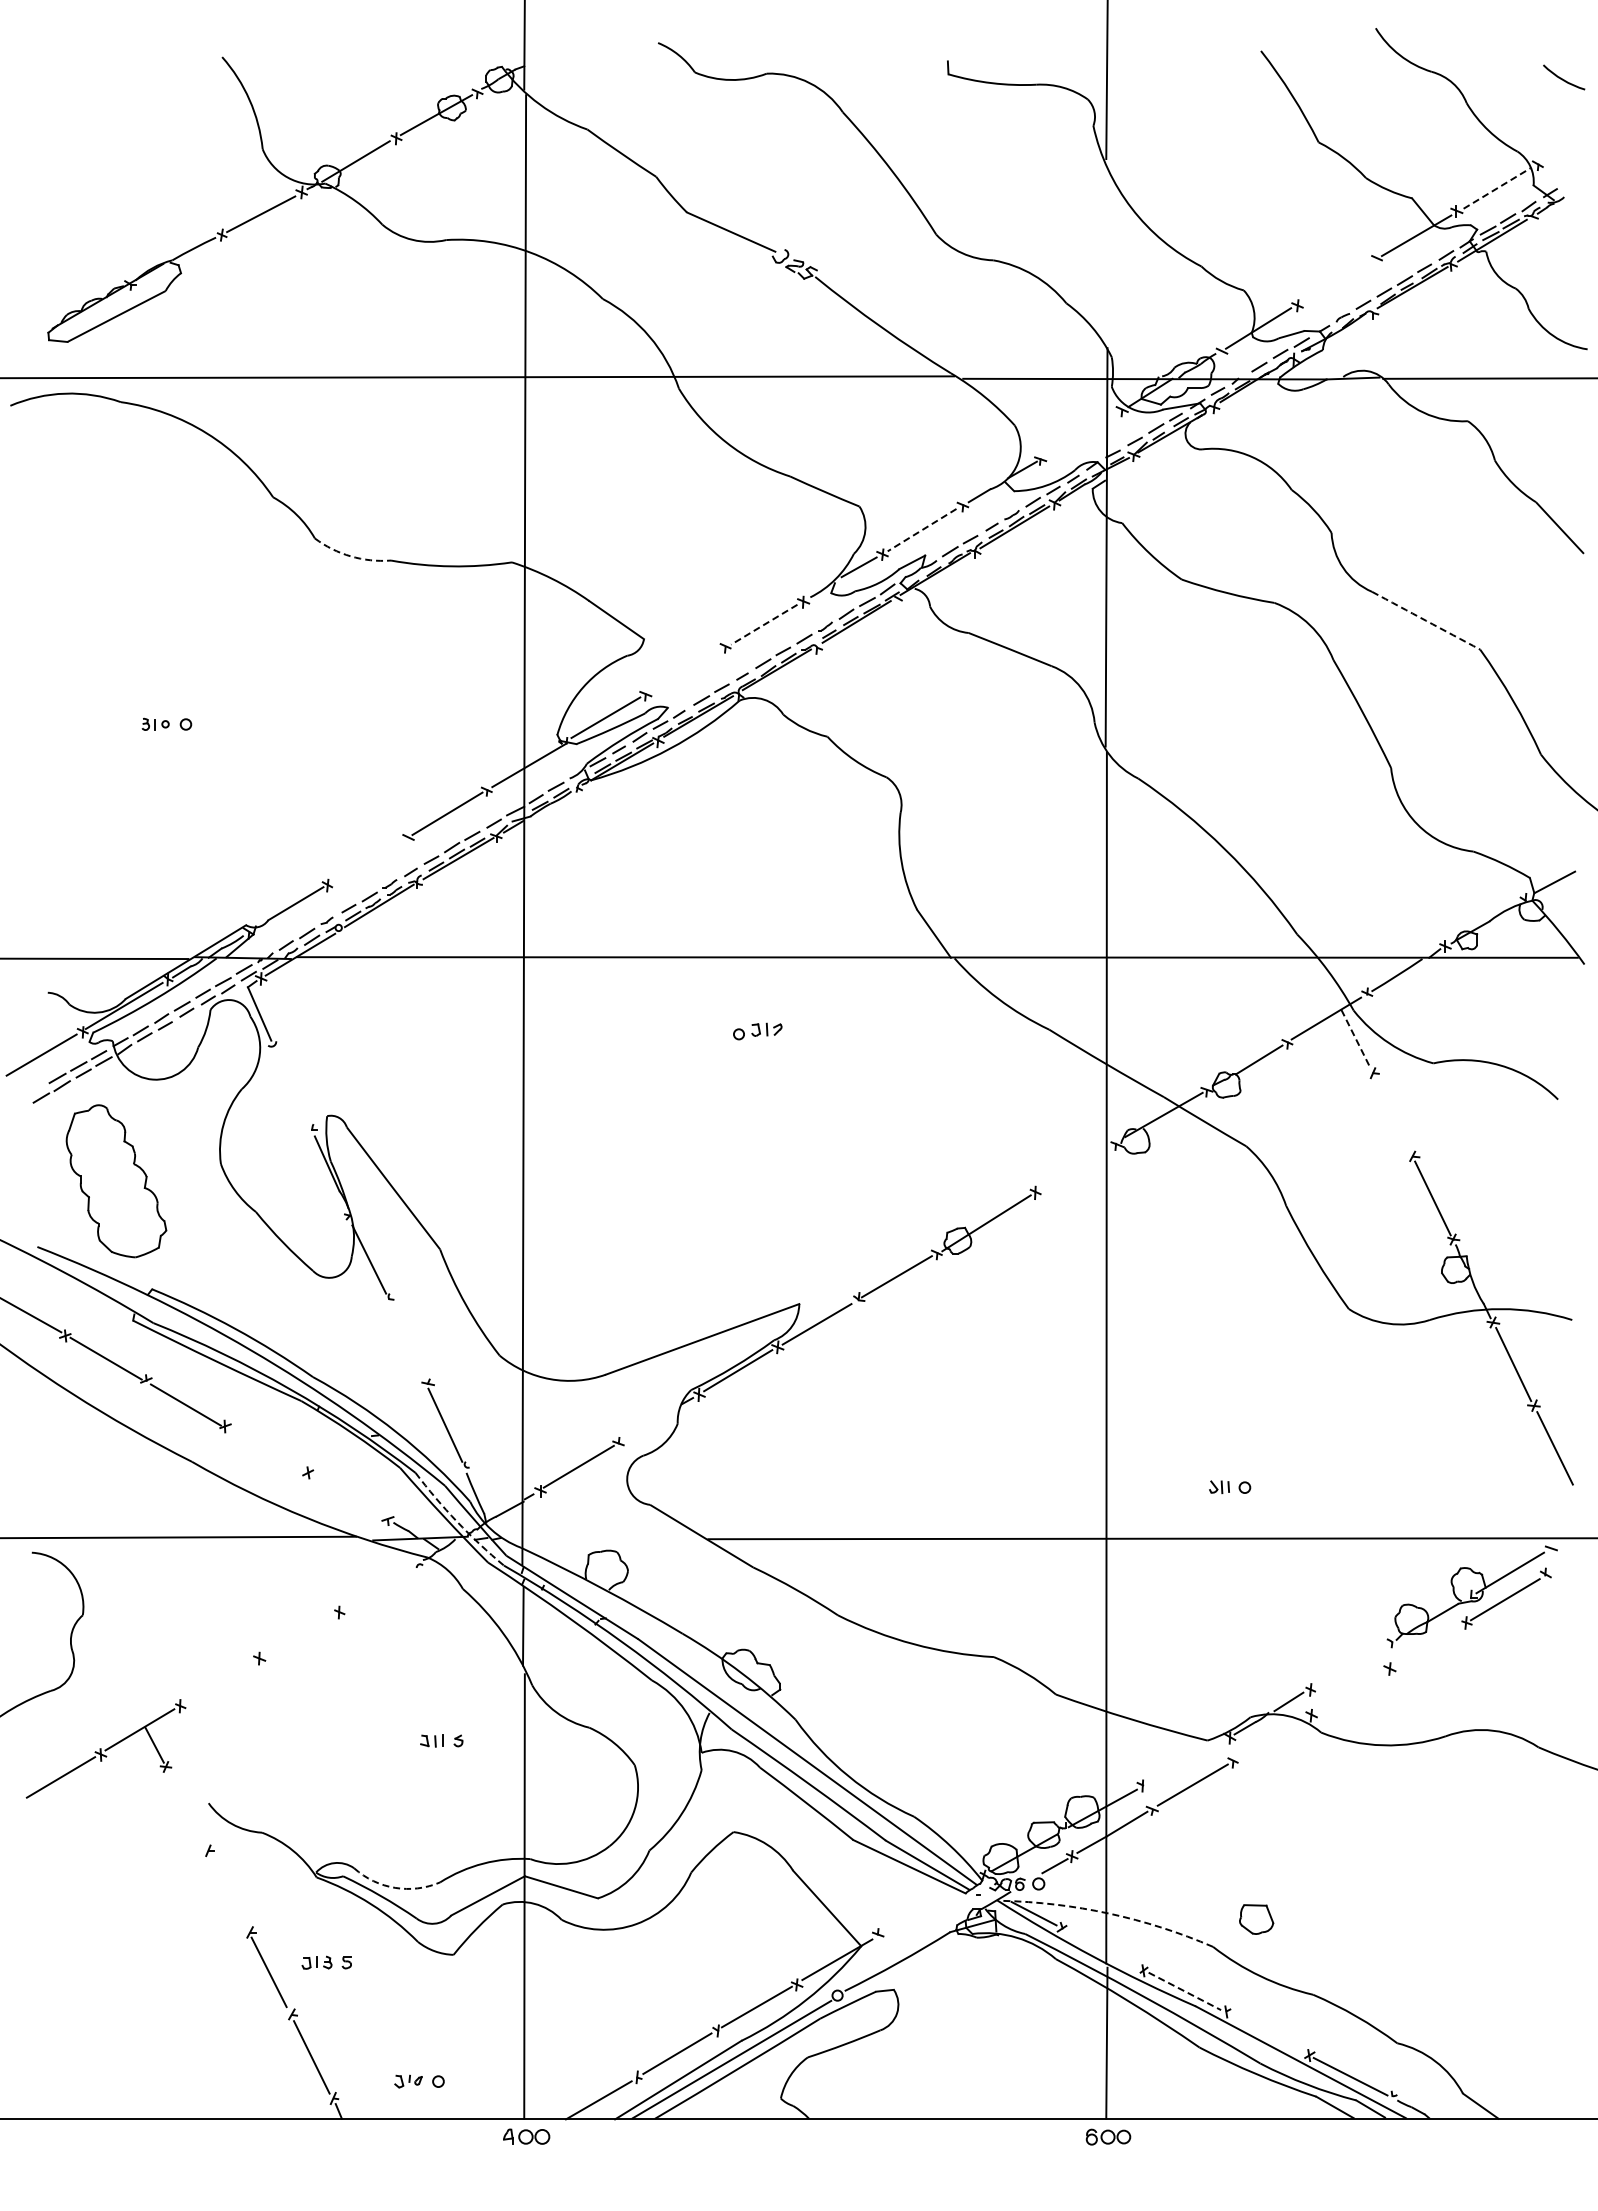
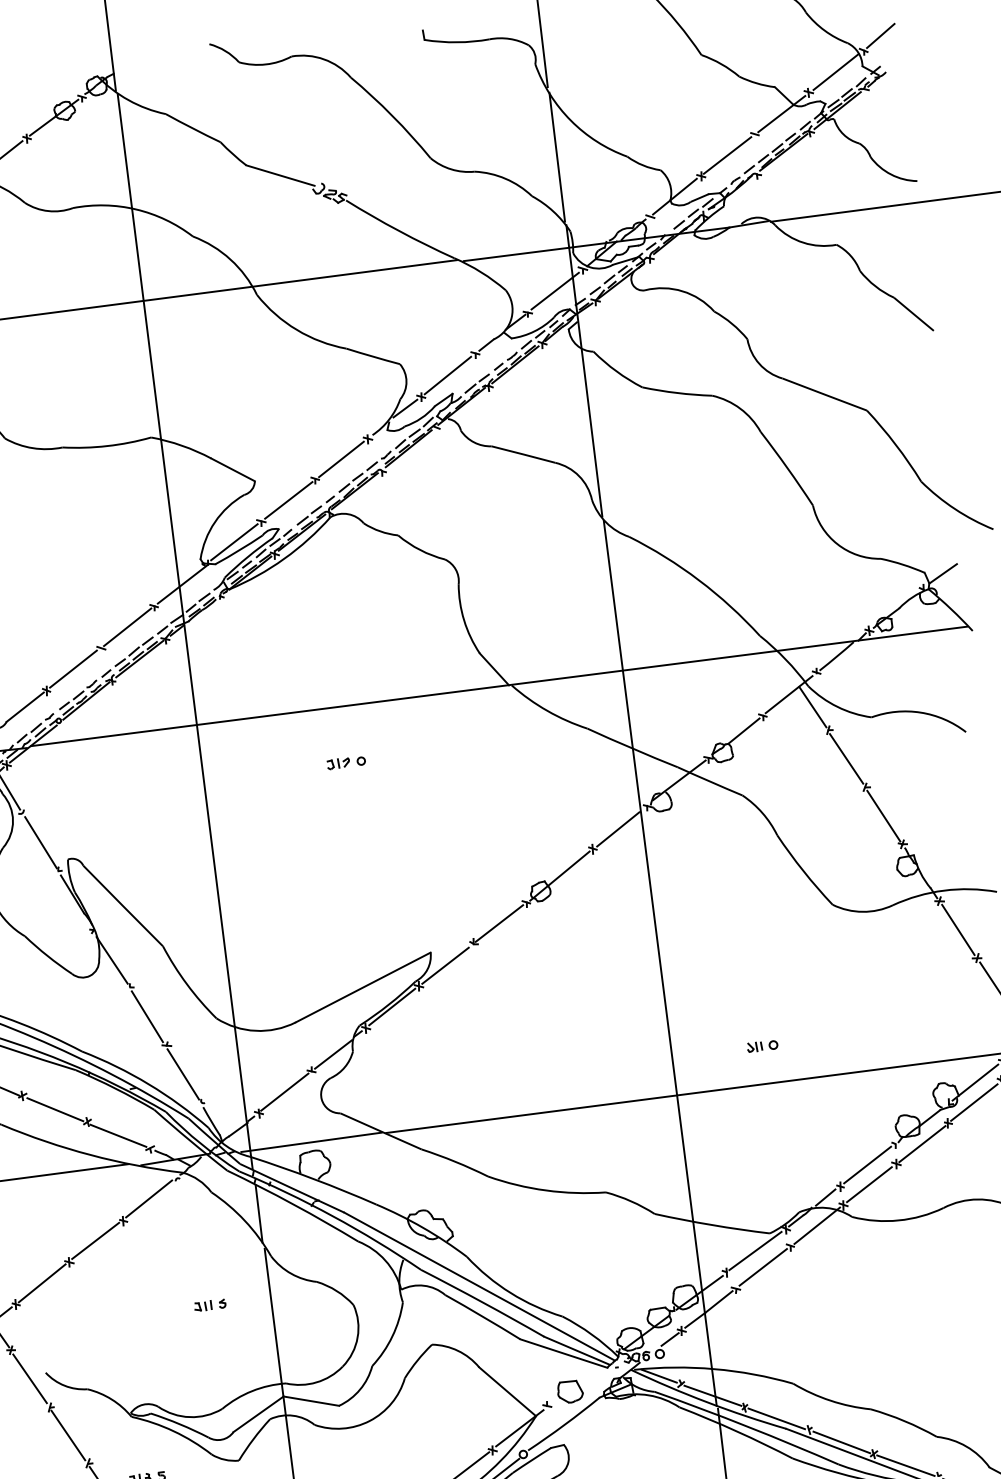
line: (1562, 147) -> (880, 35), added
line: (1497, 188) -> (836, 71), dashed -> solid
line: (1106, 255) -> (556, 157), added
line: (1336, 281) -> (727, 155), added
line: (1081, 434) -> (555, 290), added
line: (921, 530) -> (447, 375), dashed -> solid
arc: (350, 556) -> (32, 448), dashed -> solid
arc: (1426, 620) -> (825, 394), dashed -> solid
line: (764, 624) -> (341, 459), dashed -> solid
line: (686, 670) -> (288, 500), added
line: (367, 860) -> (73, 668), added
part: (766, 1029) -> (338, 763), moved
line: (1356, 1039) -> (813, 707), dashed -> solid
line: (293, 1088) -> (40, 842), added
line: (1392, 1114) -> (846, 758), added
line: (1072, 1170) -> (617, 829), added
line: (406, 1341) -> (147, 1016), added
line: (650, 1424) -> (333, 1054), added
line: (266, 1450) -> (54, 1109), added
line: (347, 1496) -> (118, 1135), added
arc: (457, 1521) -> (201, 1143), dashed -> solid
line: (606, 1538) -> (311, 1142), added
line: (377, 1586) -> (148, 1198), added
line: (298, 1634) -> (95, 1241), added
line: (1428, 1646) -> (922, 1143), added
line: (1350, 1664) -> (867, 1164), added
line: (219, 1681) -> (42, 1282), added
line: (1349, 1691) -> (869, 1184), added
line: (1272, 1738) -> (817, 1225), added
line: (1184, 1761) -> (754, 1250), added
line: (186, 1808) -> (30, 1378), added
arc: (395, 1887) -> (190, 1416), dashed -> solid
line: (227, 1891) -> (67, 1435), added
arc: (1109, 1913) -> (714, 1368), dashed -> solid
part: (1256, 1919) -> (570, 1391), moved
line: (1102, 1948) -> (712, 1395), added
line: (1184, 1991) -> (776, 1418), dashed -> solid
line: (1268, 2034) -> (841, 1442), added

